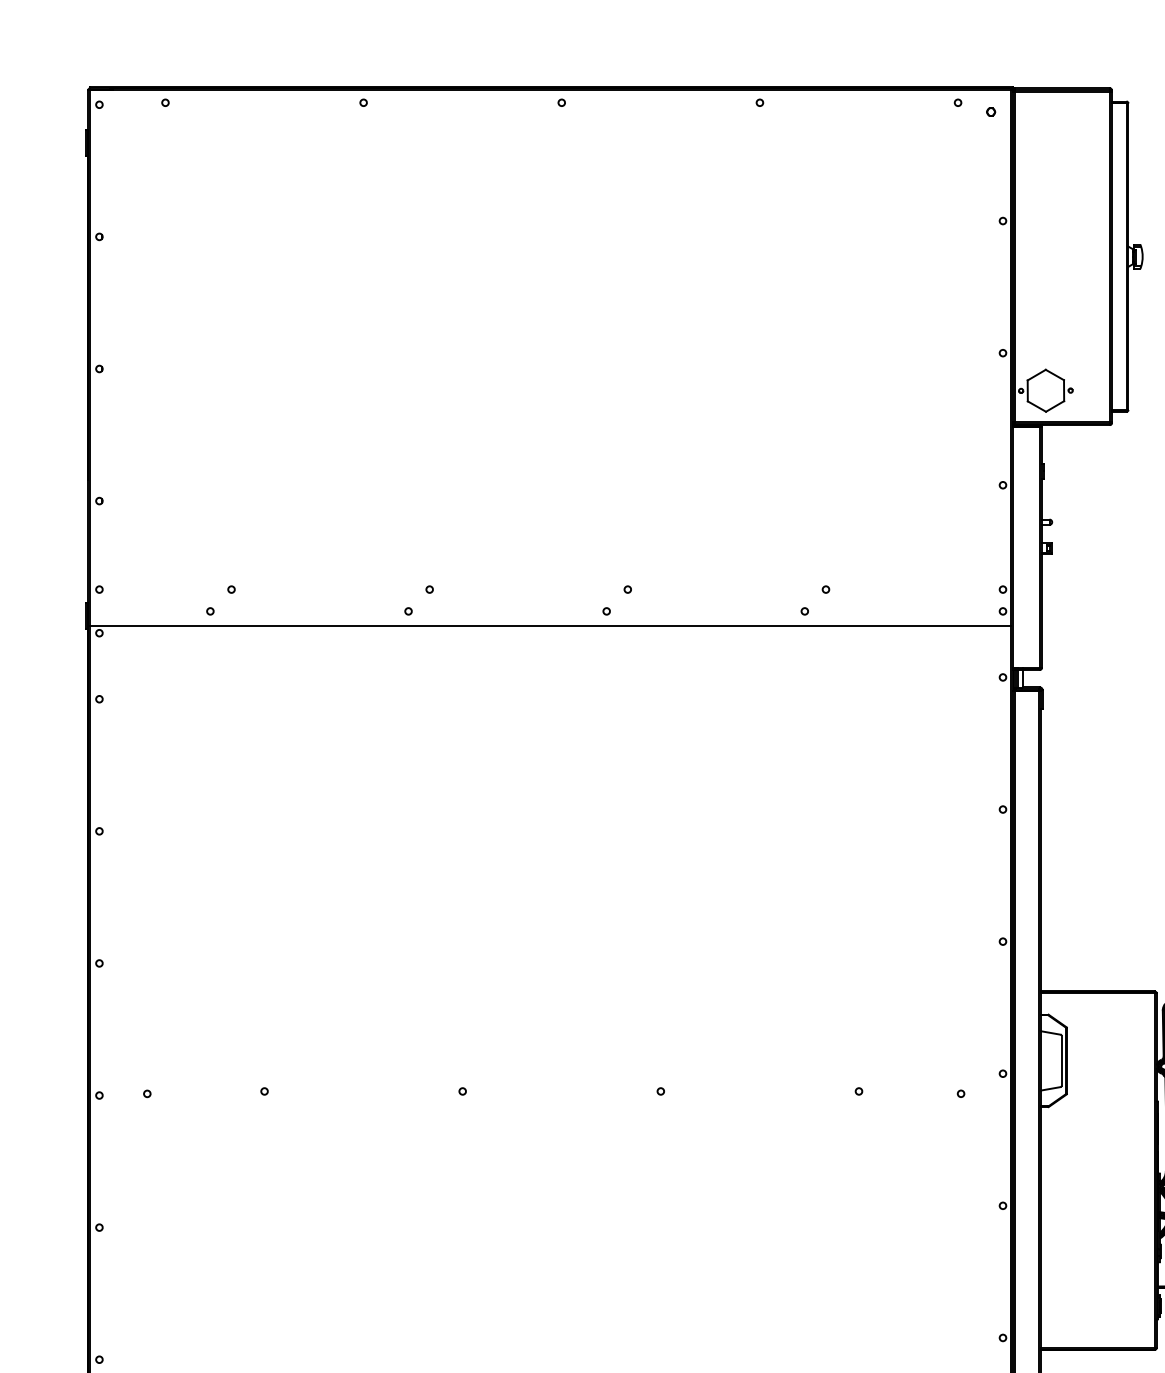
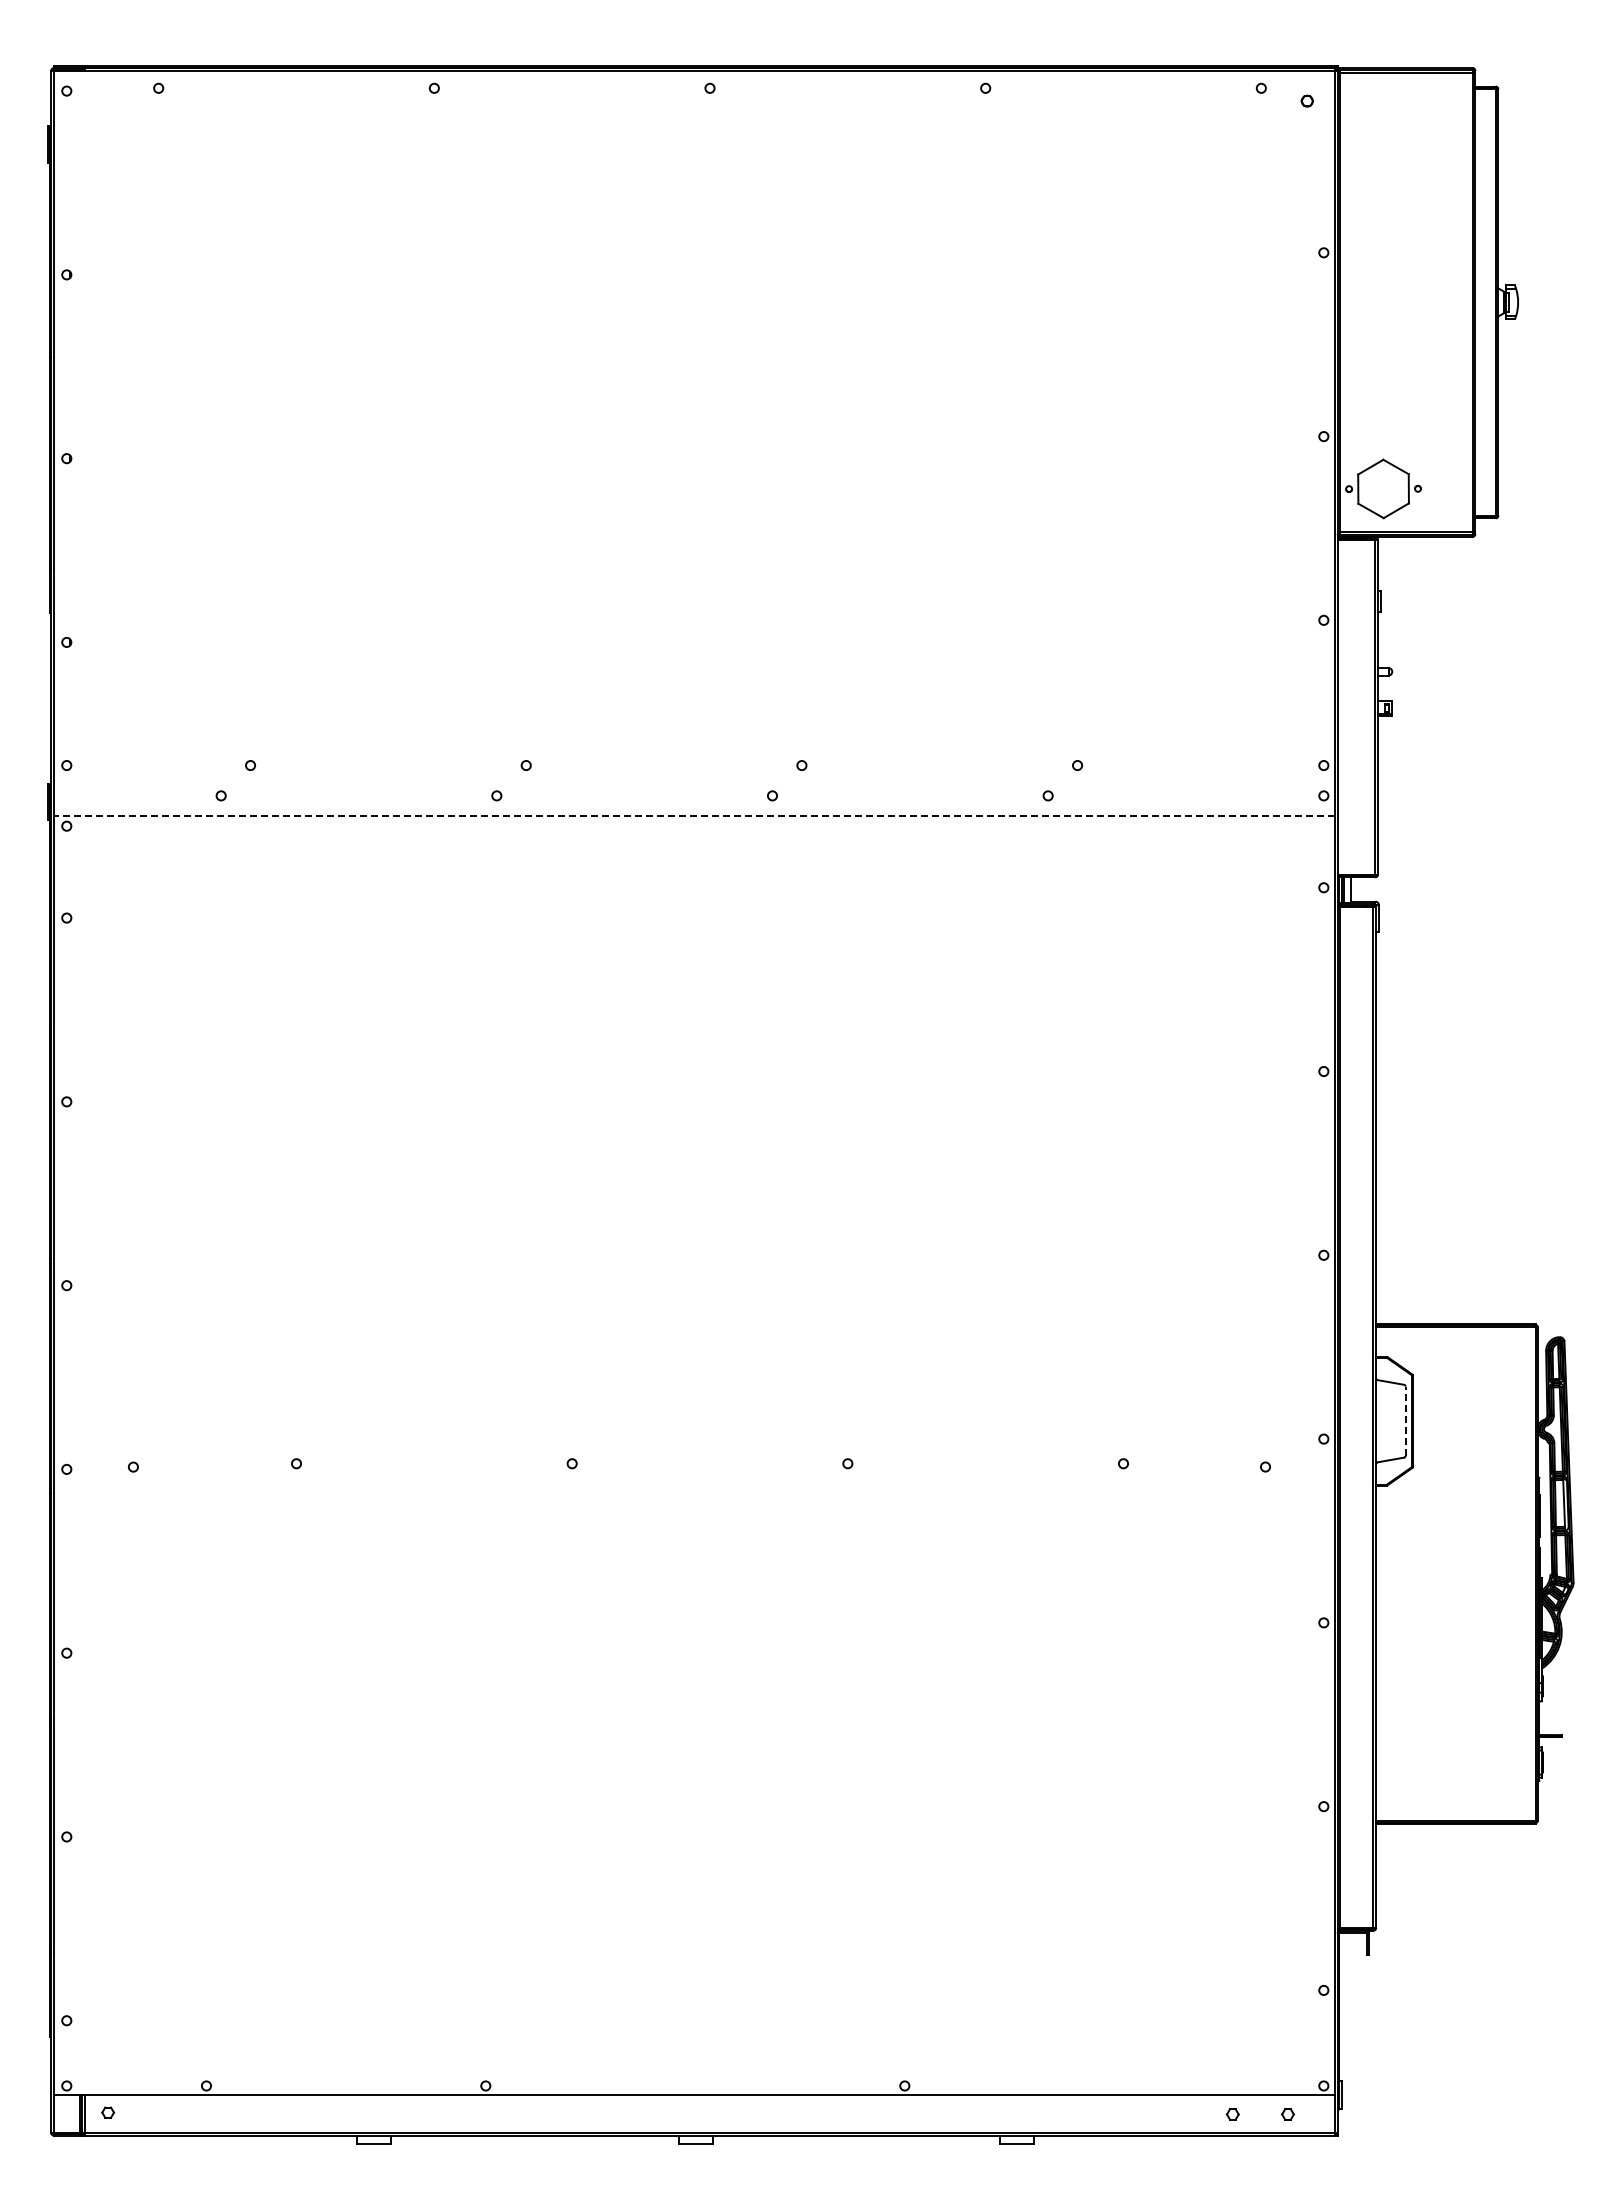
line: (549, 626) -> (693, 816), solid -> dashed
line: (1061, 1061) -> (1405, 1421), solid -> dashed

